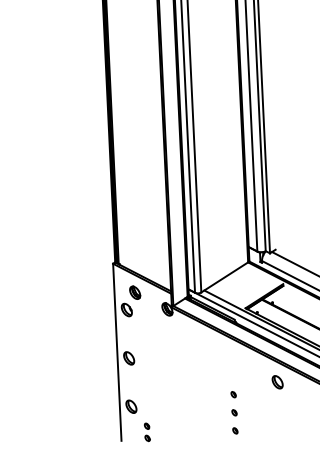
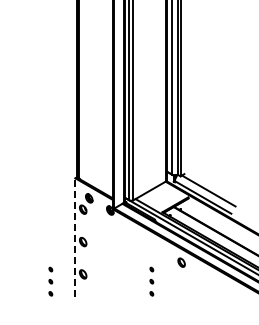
line: (117, 352) -> (75, 237), solid -> dashed
part: (83, 419) -> (50, 281), added
part: (146, 431) -> (92, 291), removed

